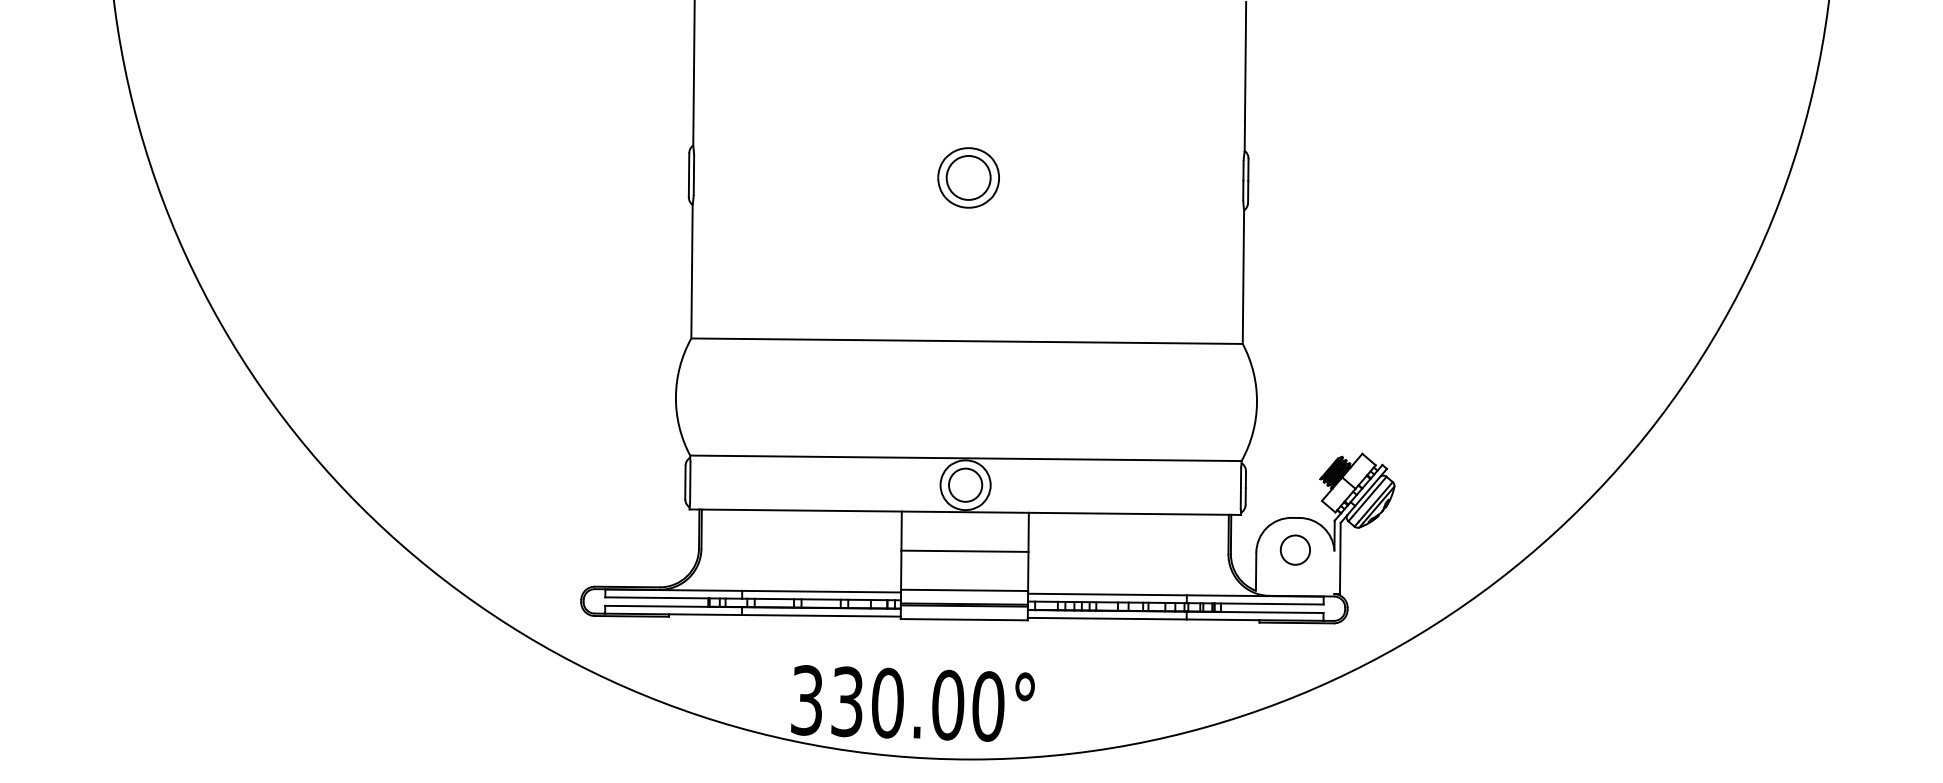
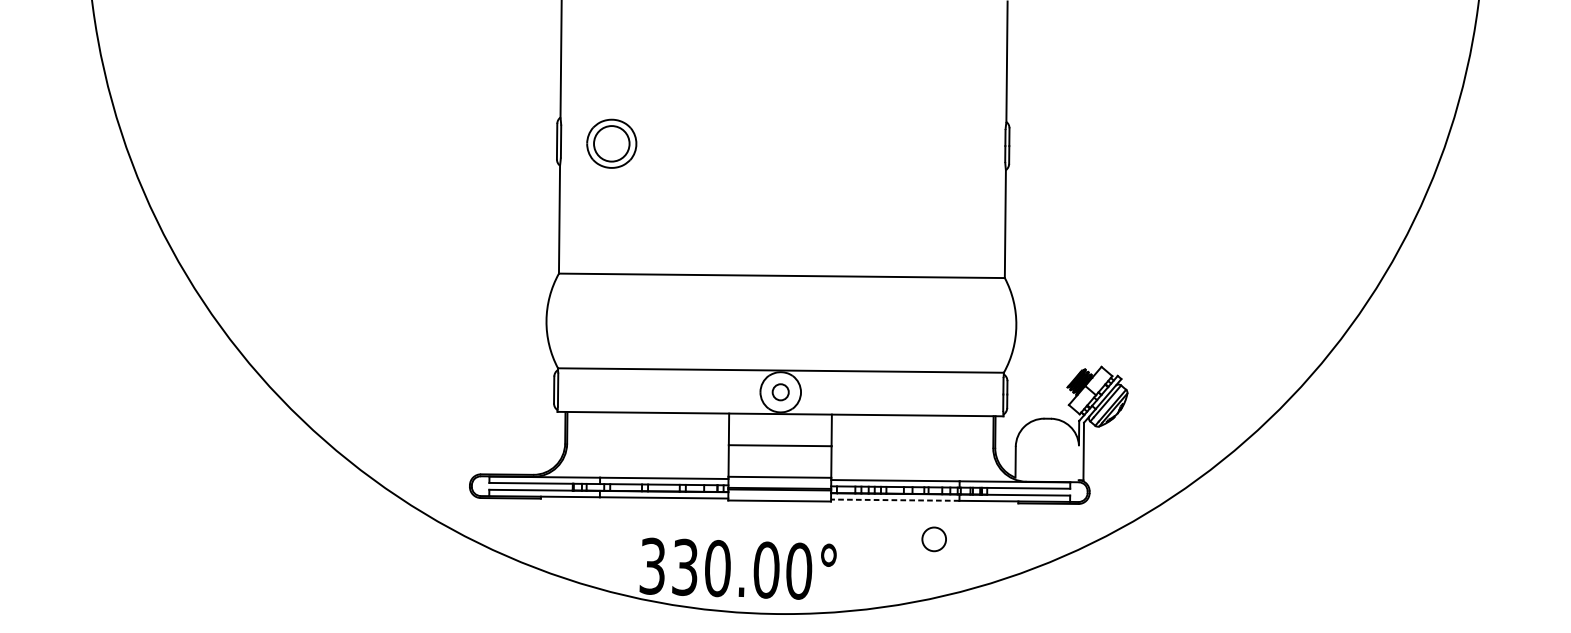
part: (968, 177) -> (611, 143), moved
circle: (965, 484) -> (780, 391), size x0.6
circle: (1294, 549) -> (933, 538), moved
line: (1106, 618) -> (894, 500), solid -> dashed

